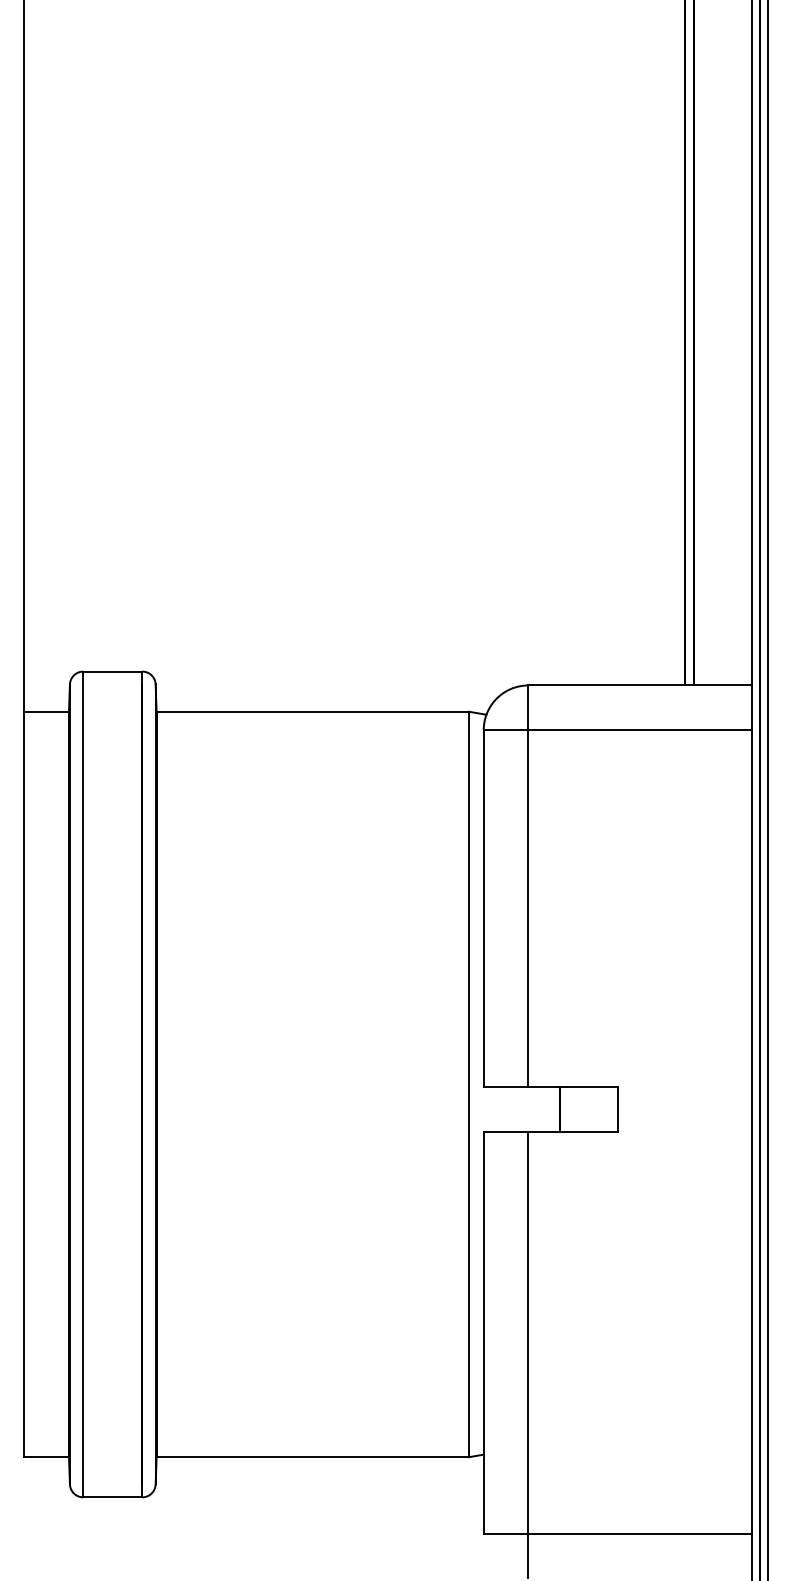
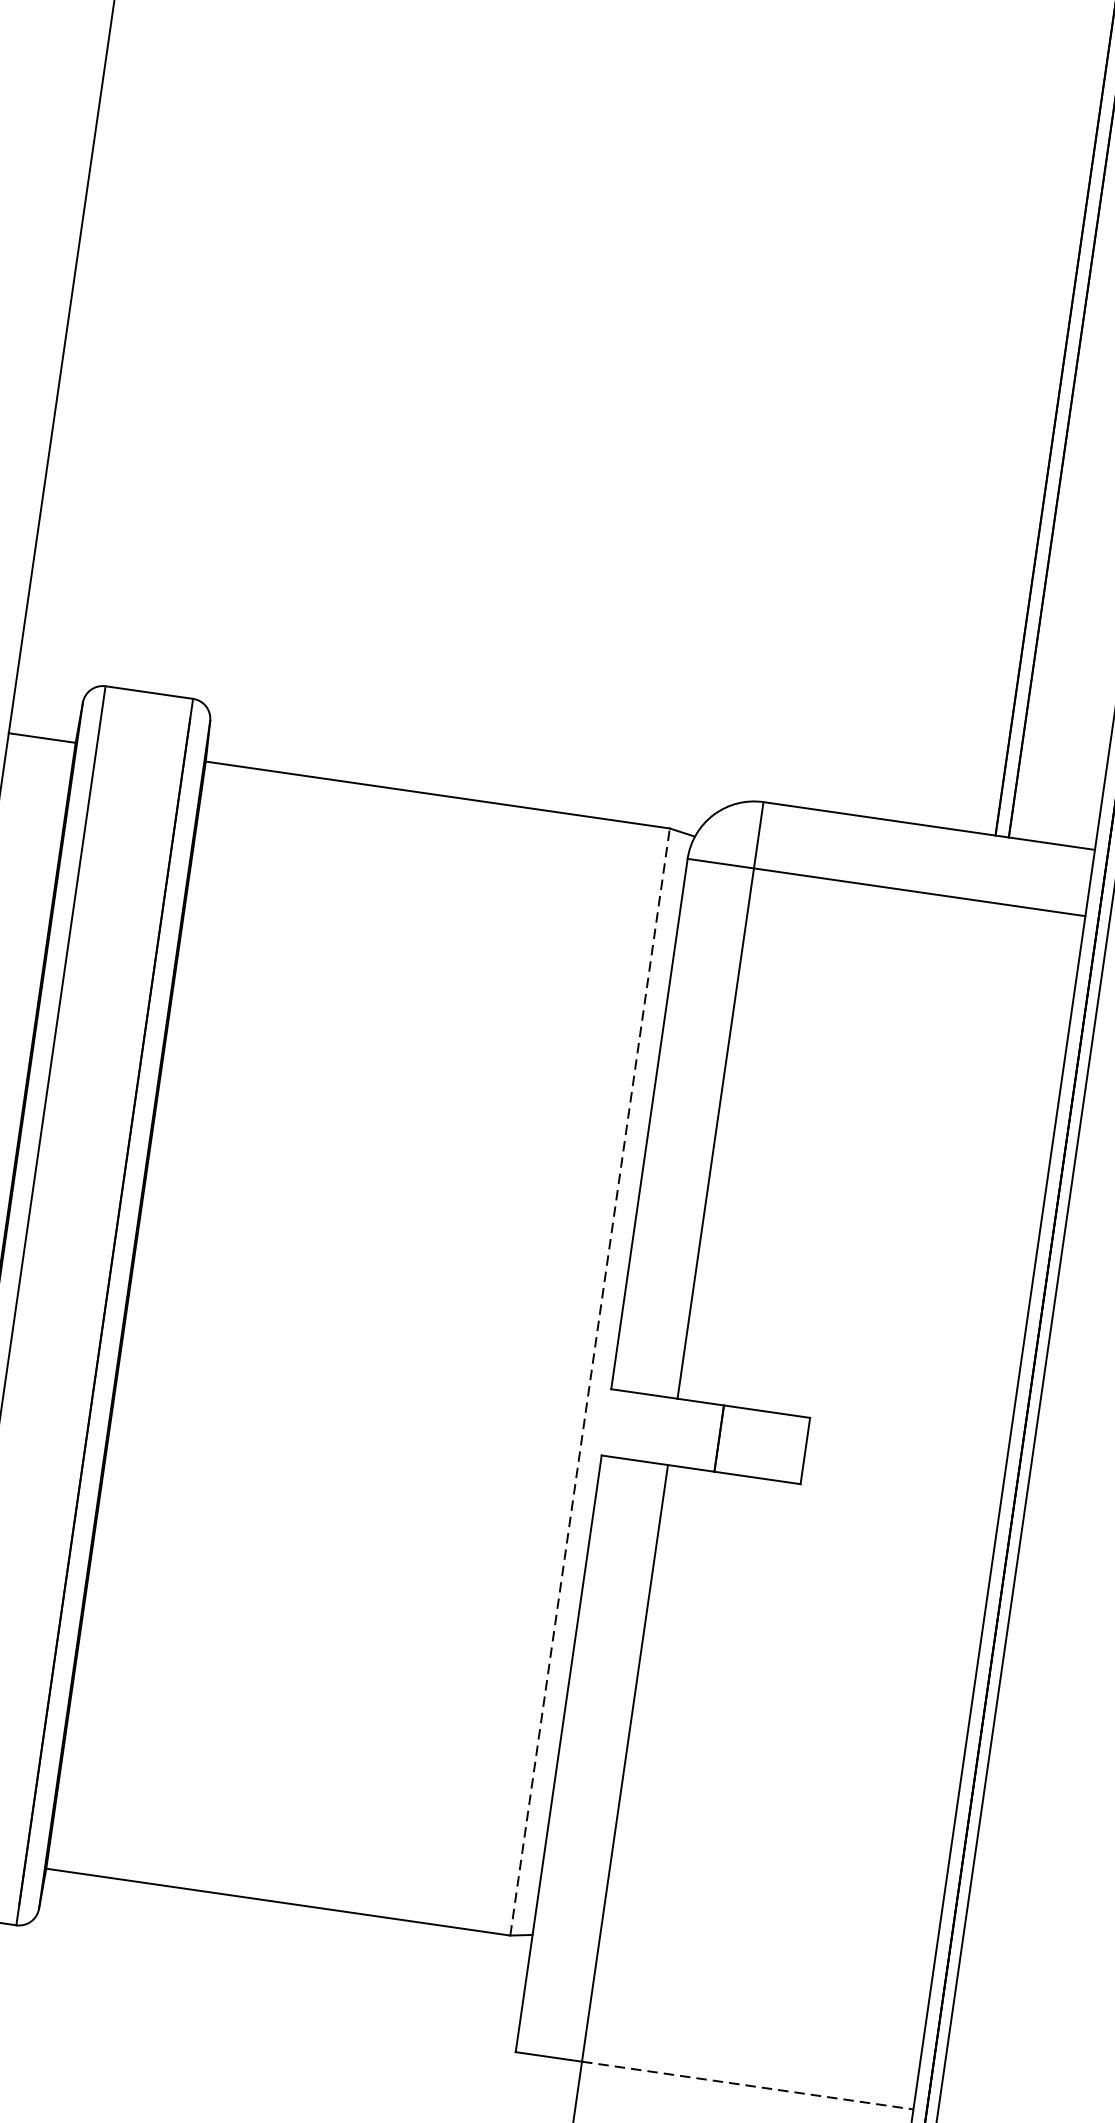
line: (469, 1084) -> (590, 1382), solid -> dashed
line: (639, 1533) -> (747, 2085), solid -> dashed

